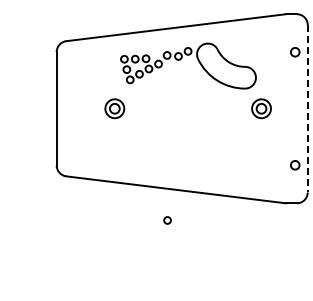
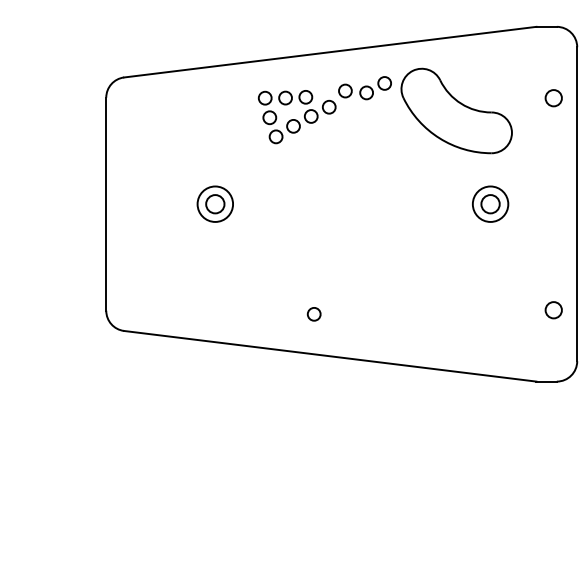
part: (182, 58) -> (374, 96), moved
line: (307, 108) -> (576, 203), dashed -> solid
circle: (167, 220) -> (314, 314), moved

